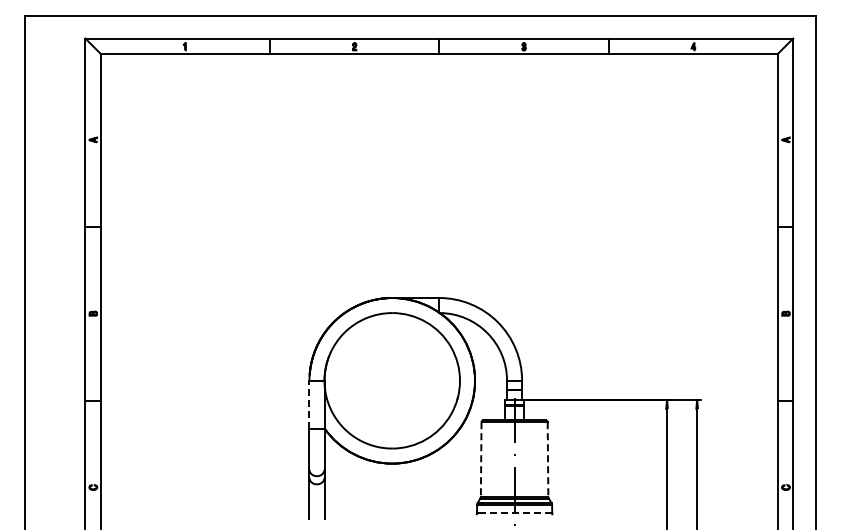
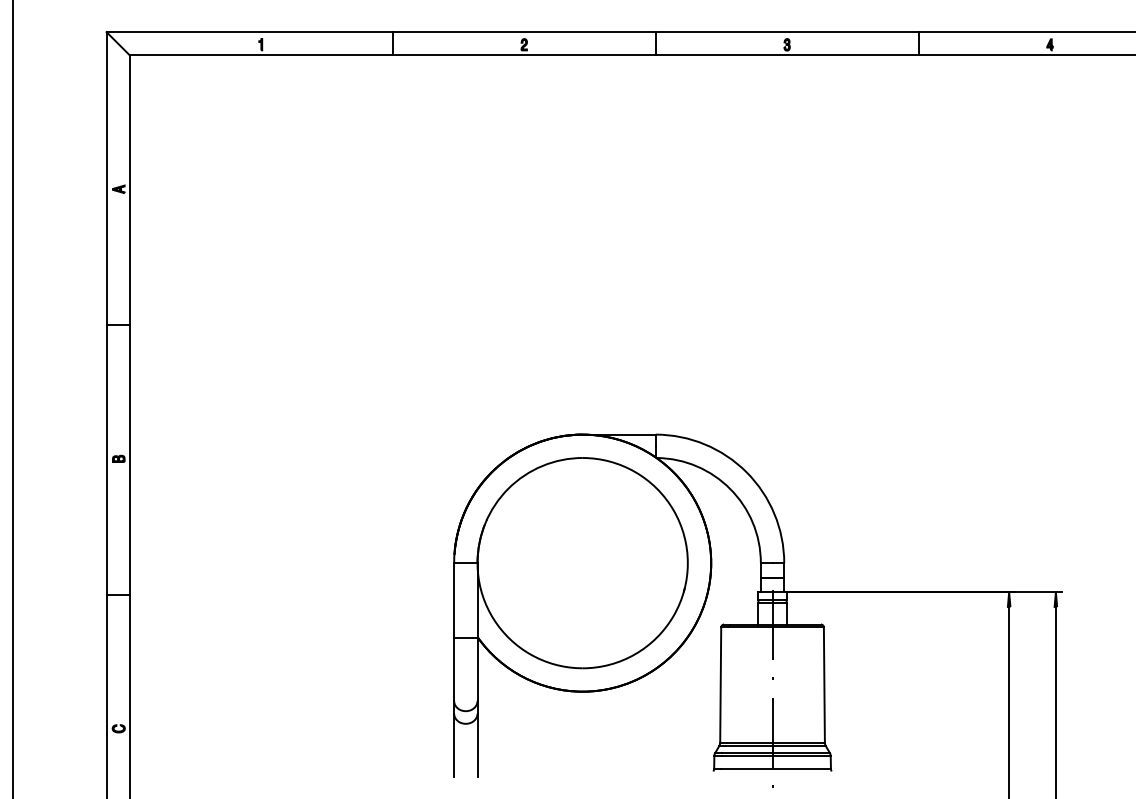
line: (309, 404) -> (454, 599), dashed -> solid
line: (481, 459) -> (721, 685), dashed -> solid
line: (548, 459) -> (825, 685), dashed -> solid
line: (516, 513) -> (775, 769), dashed -> solid

